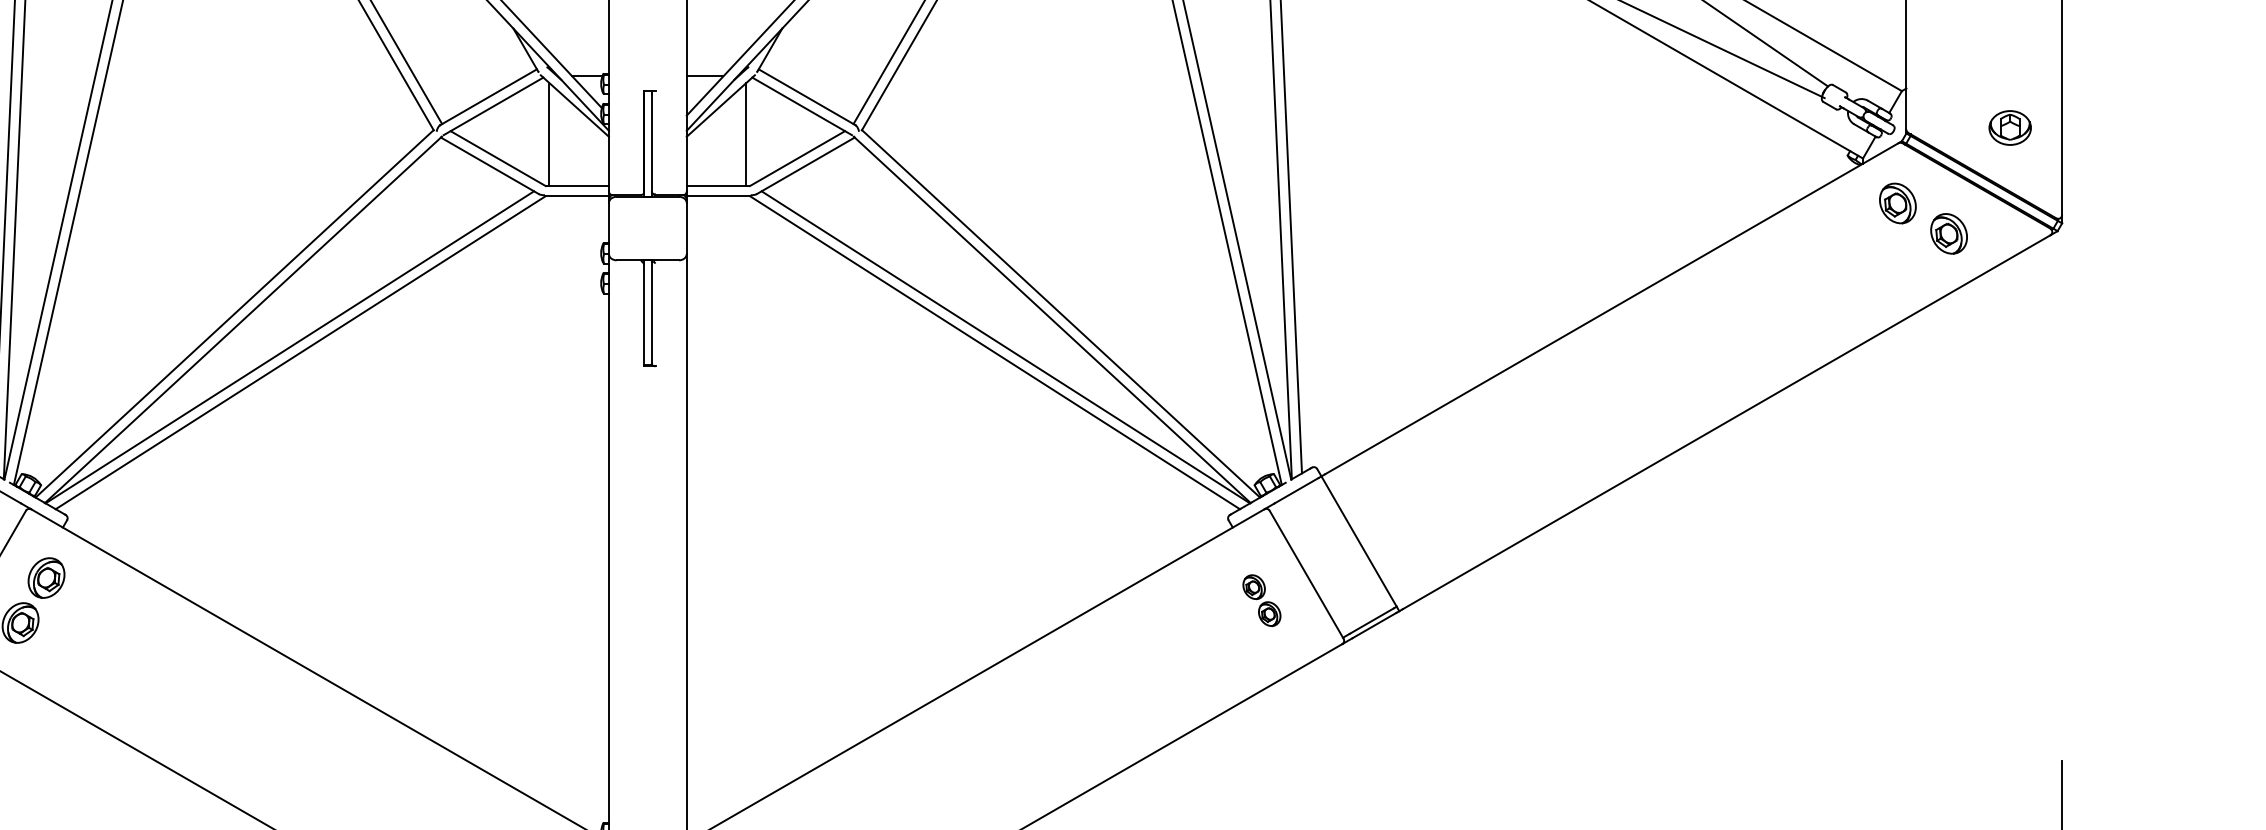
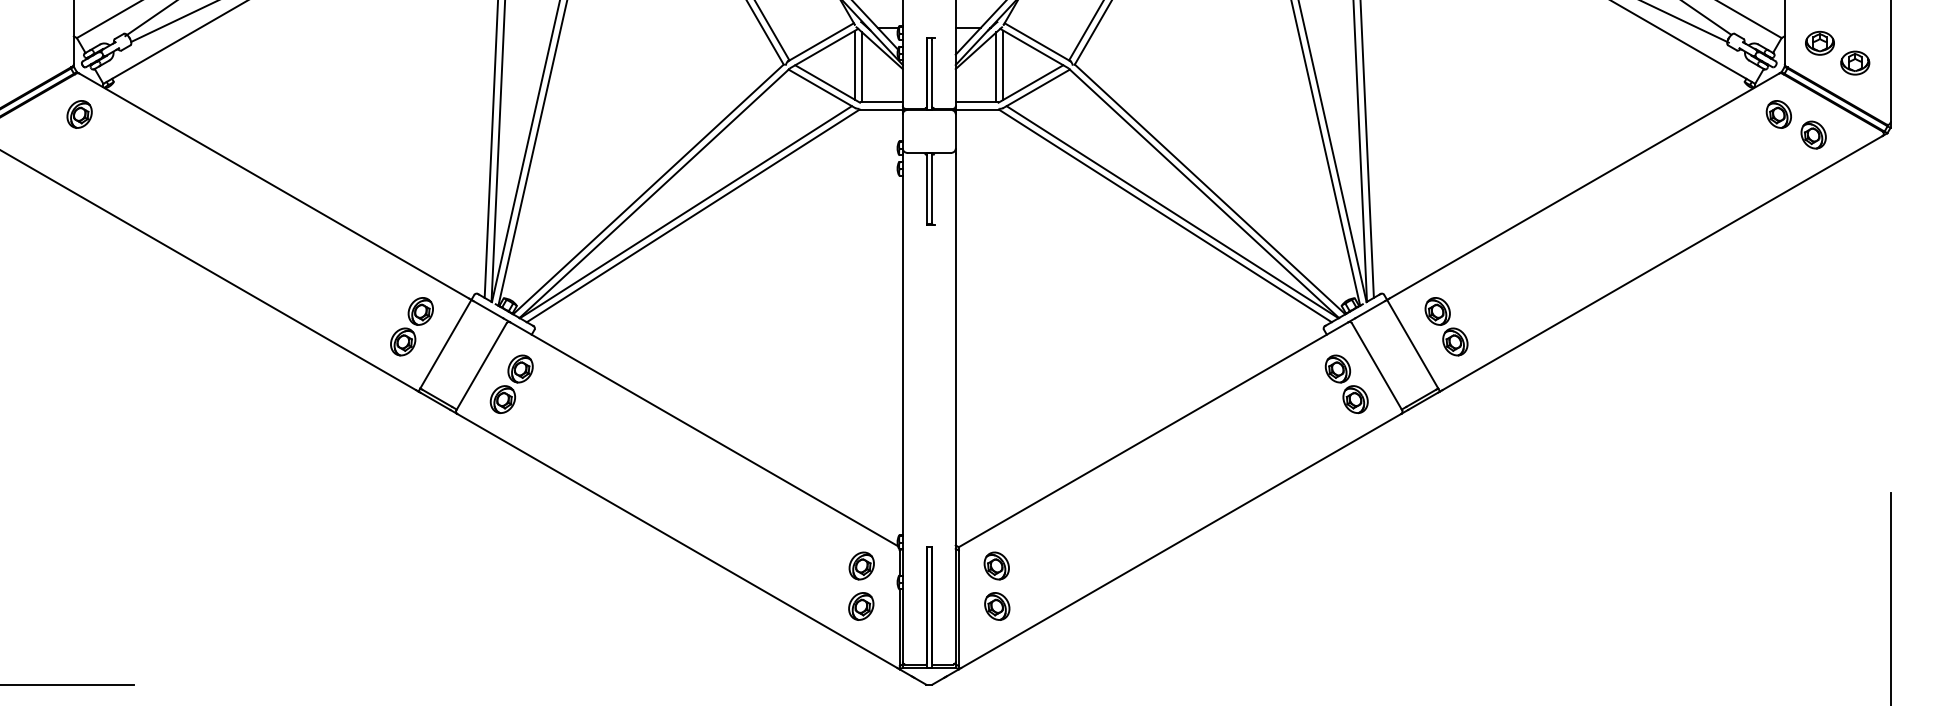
part: (1957, 97) -> (1819, 42), added
line: (539, 130) -> (855, 64), added
line: (757, 130) -> (1003, 64), added
part: (1408, 515) -> (1446, 326), added
part: (1261, 600) -> (1346, 384), size x1.67

